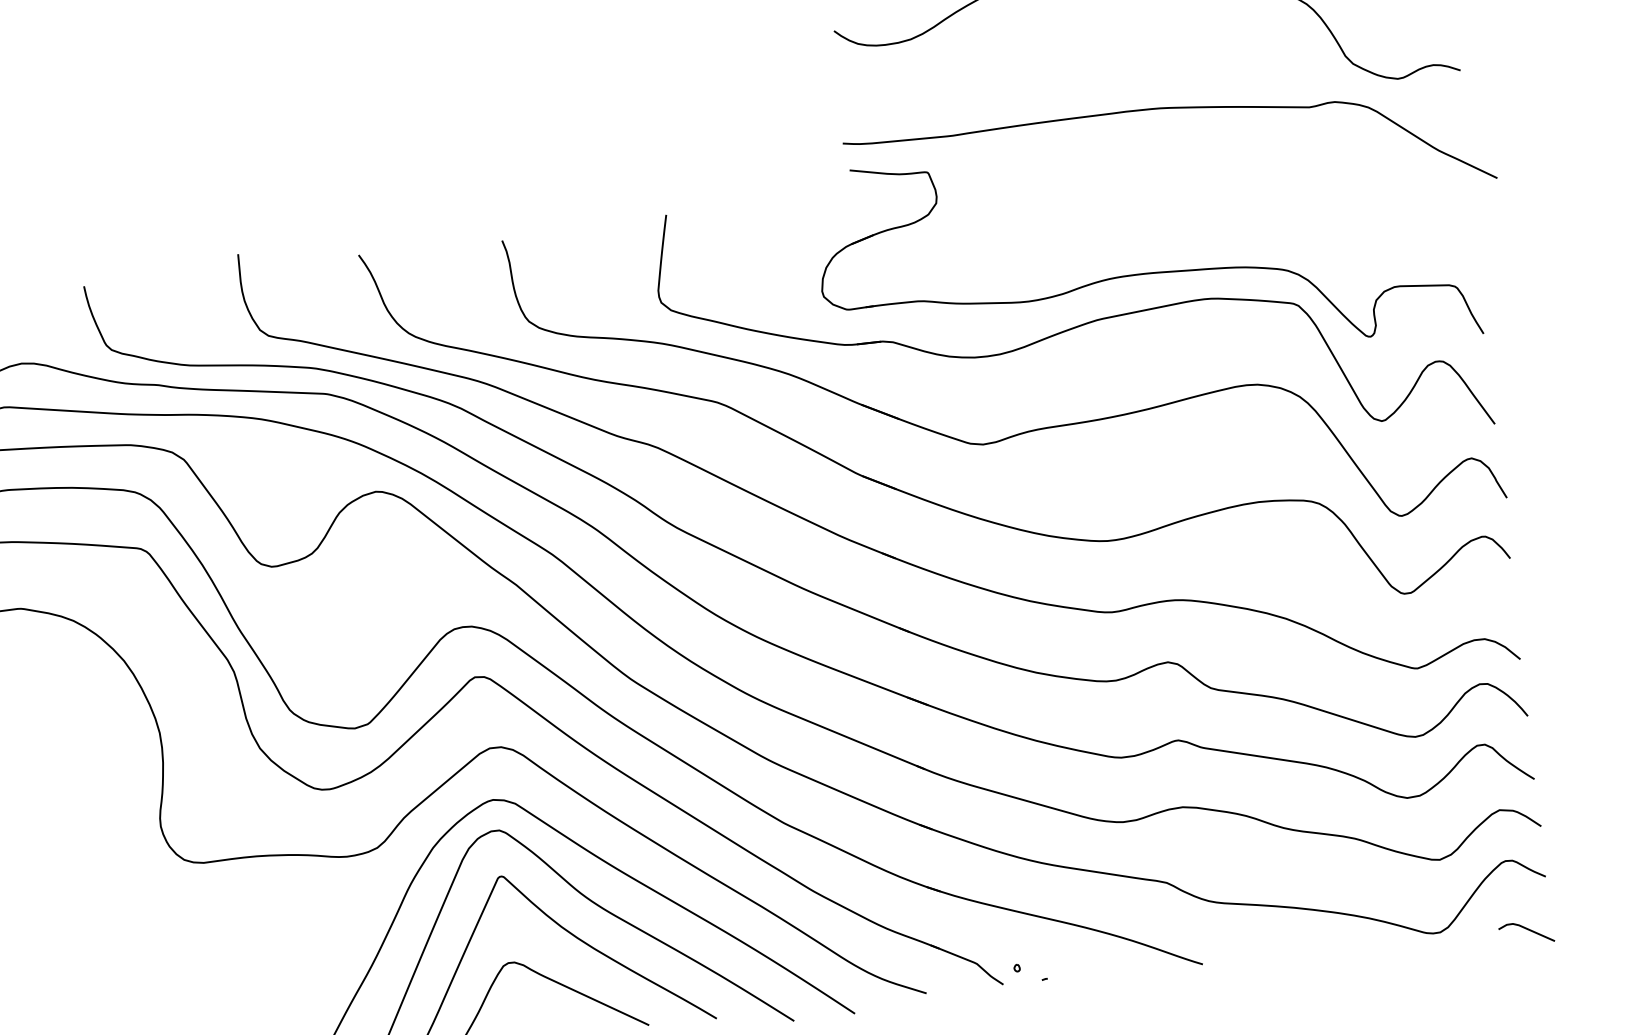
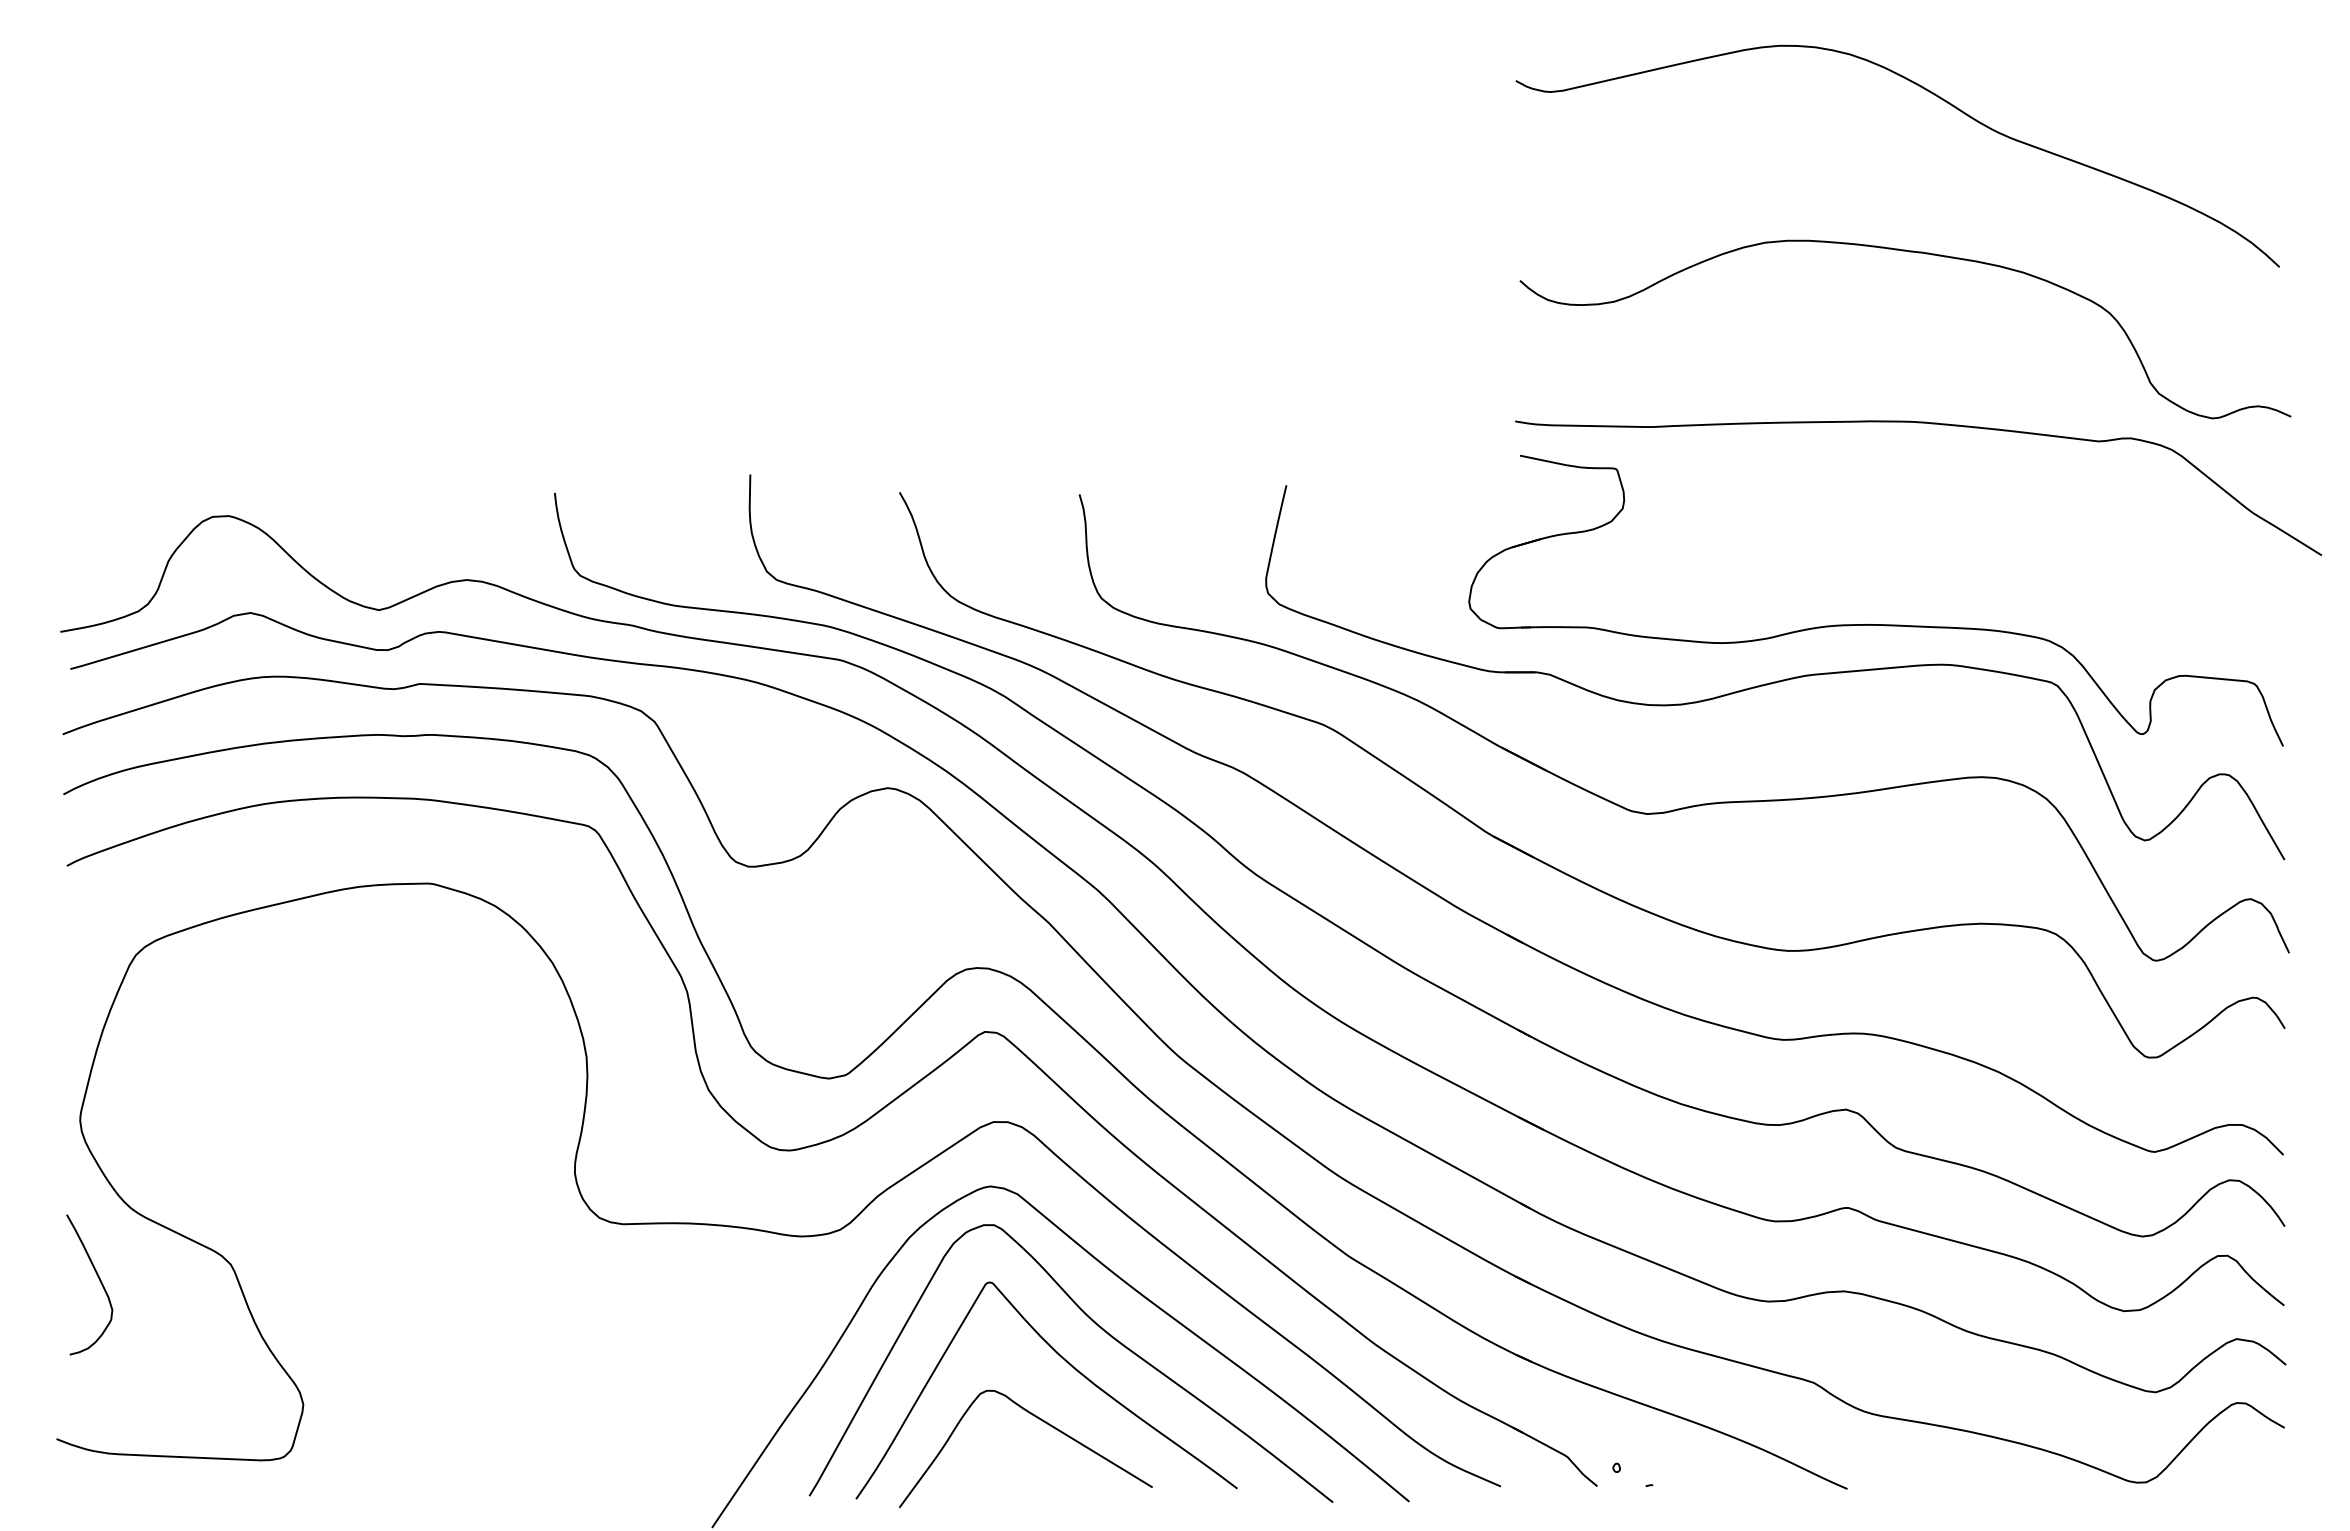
line: (1527, 930) -> (2254, 1491), removed

